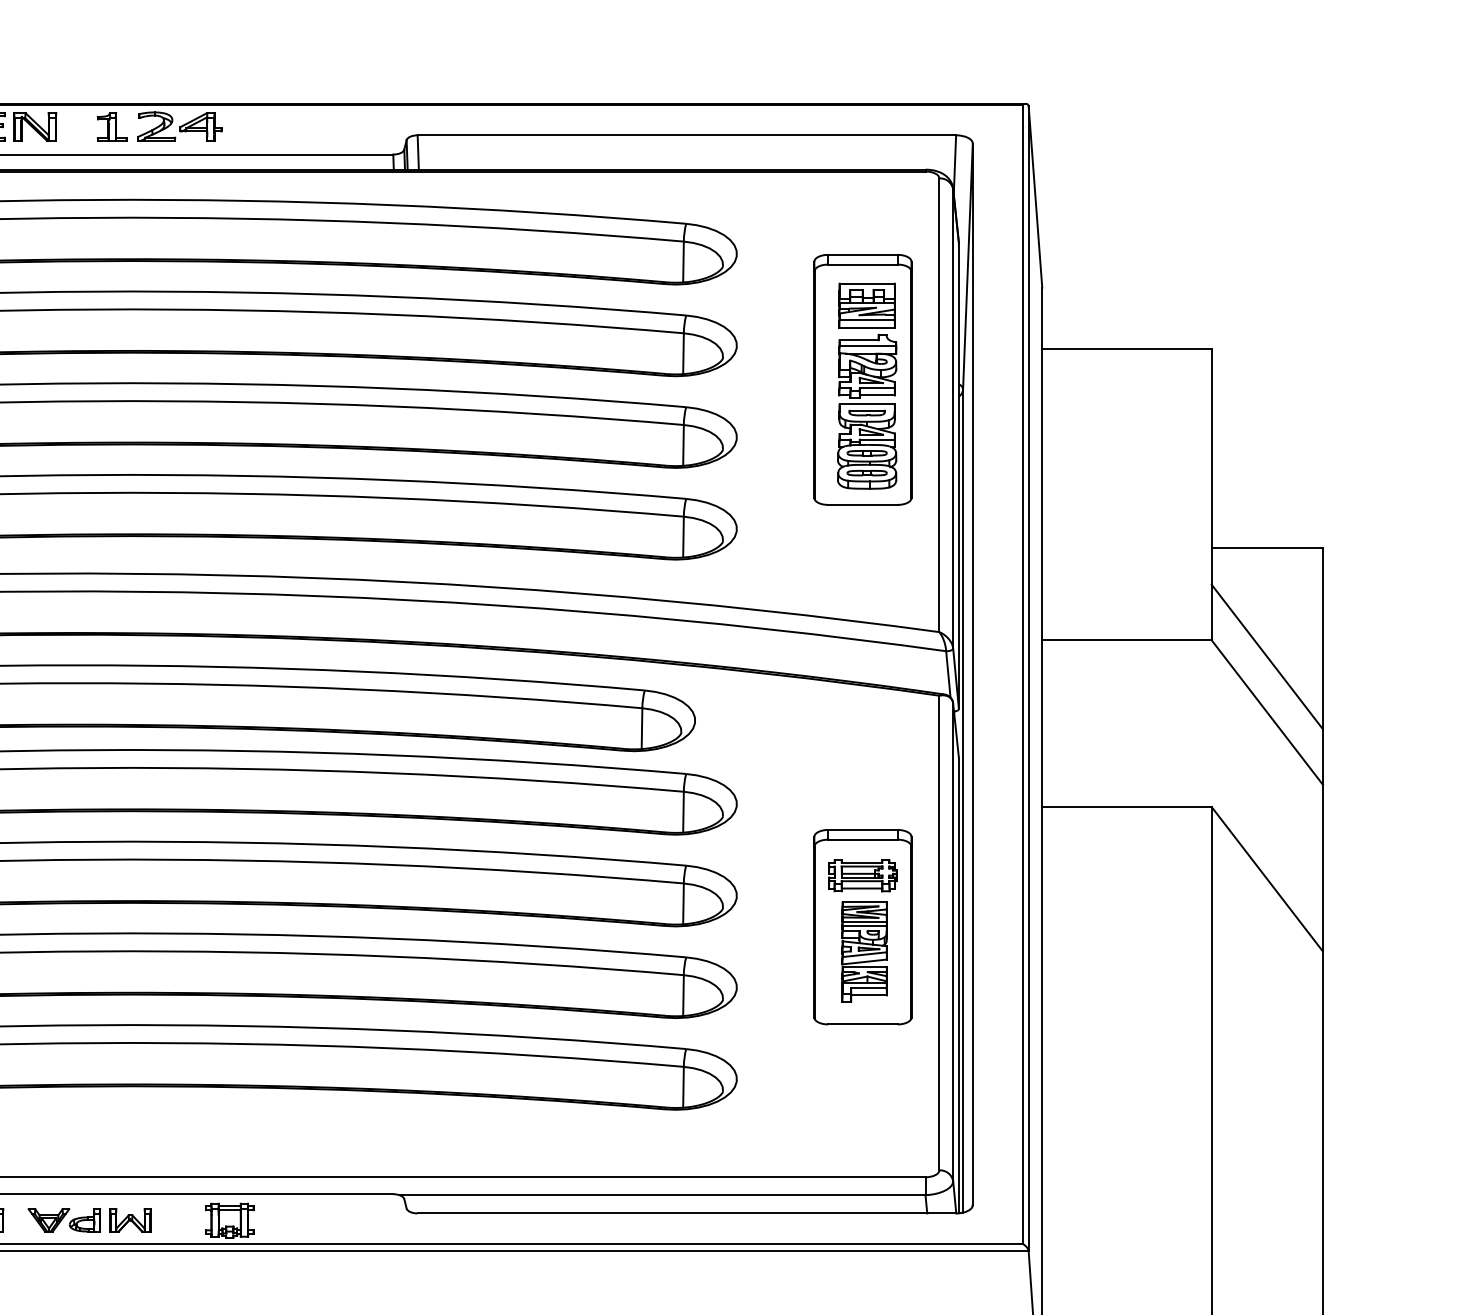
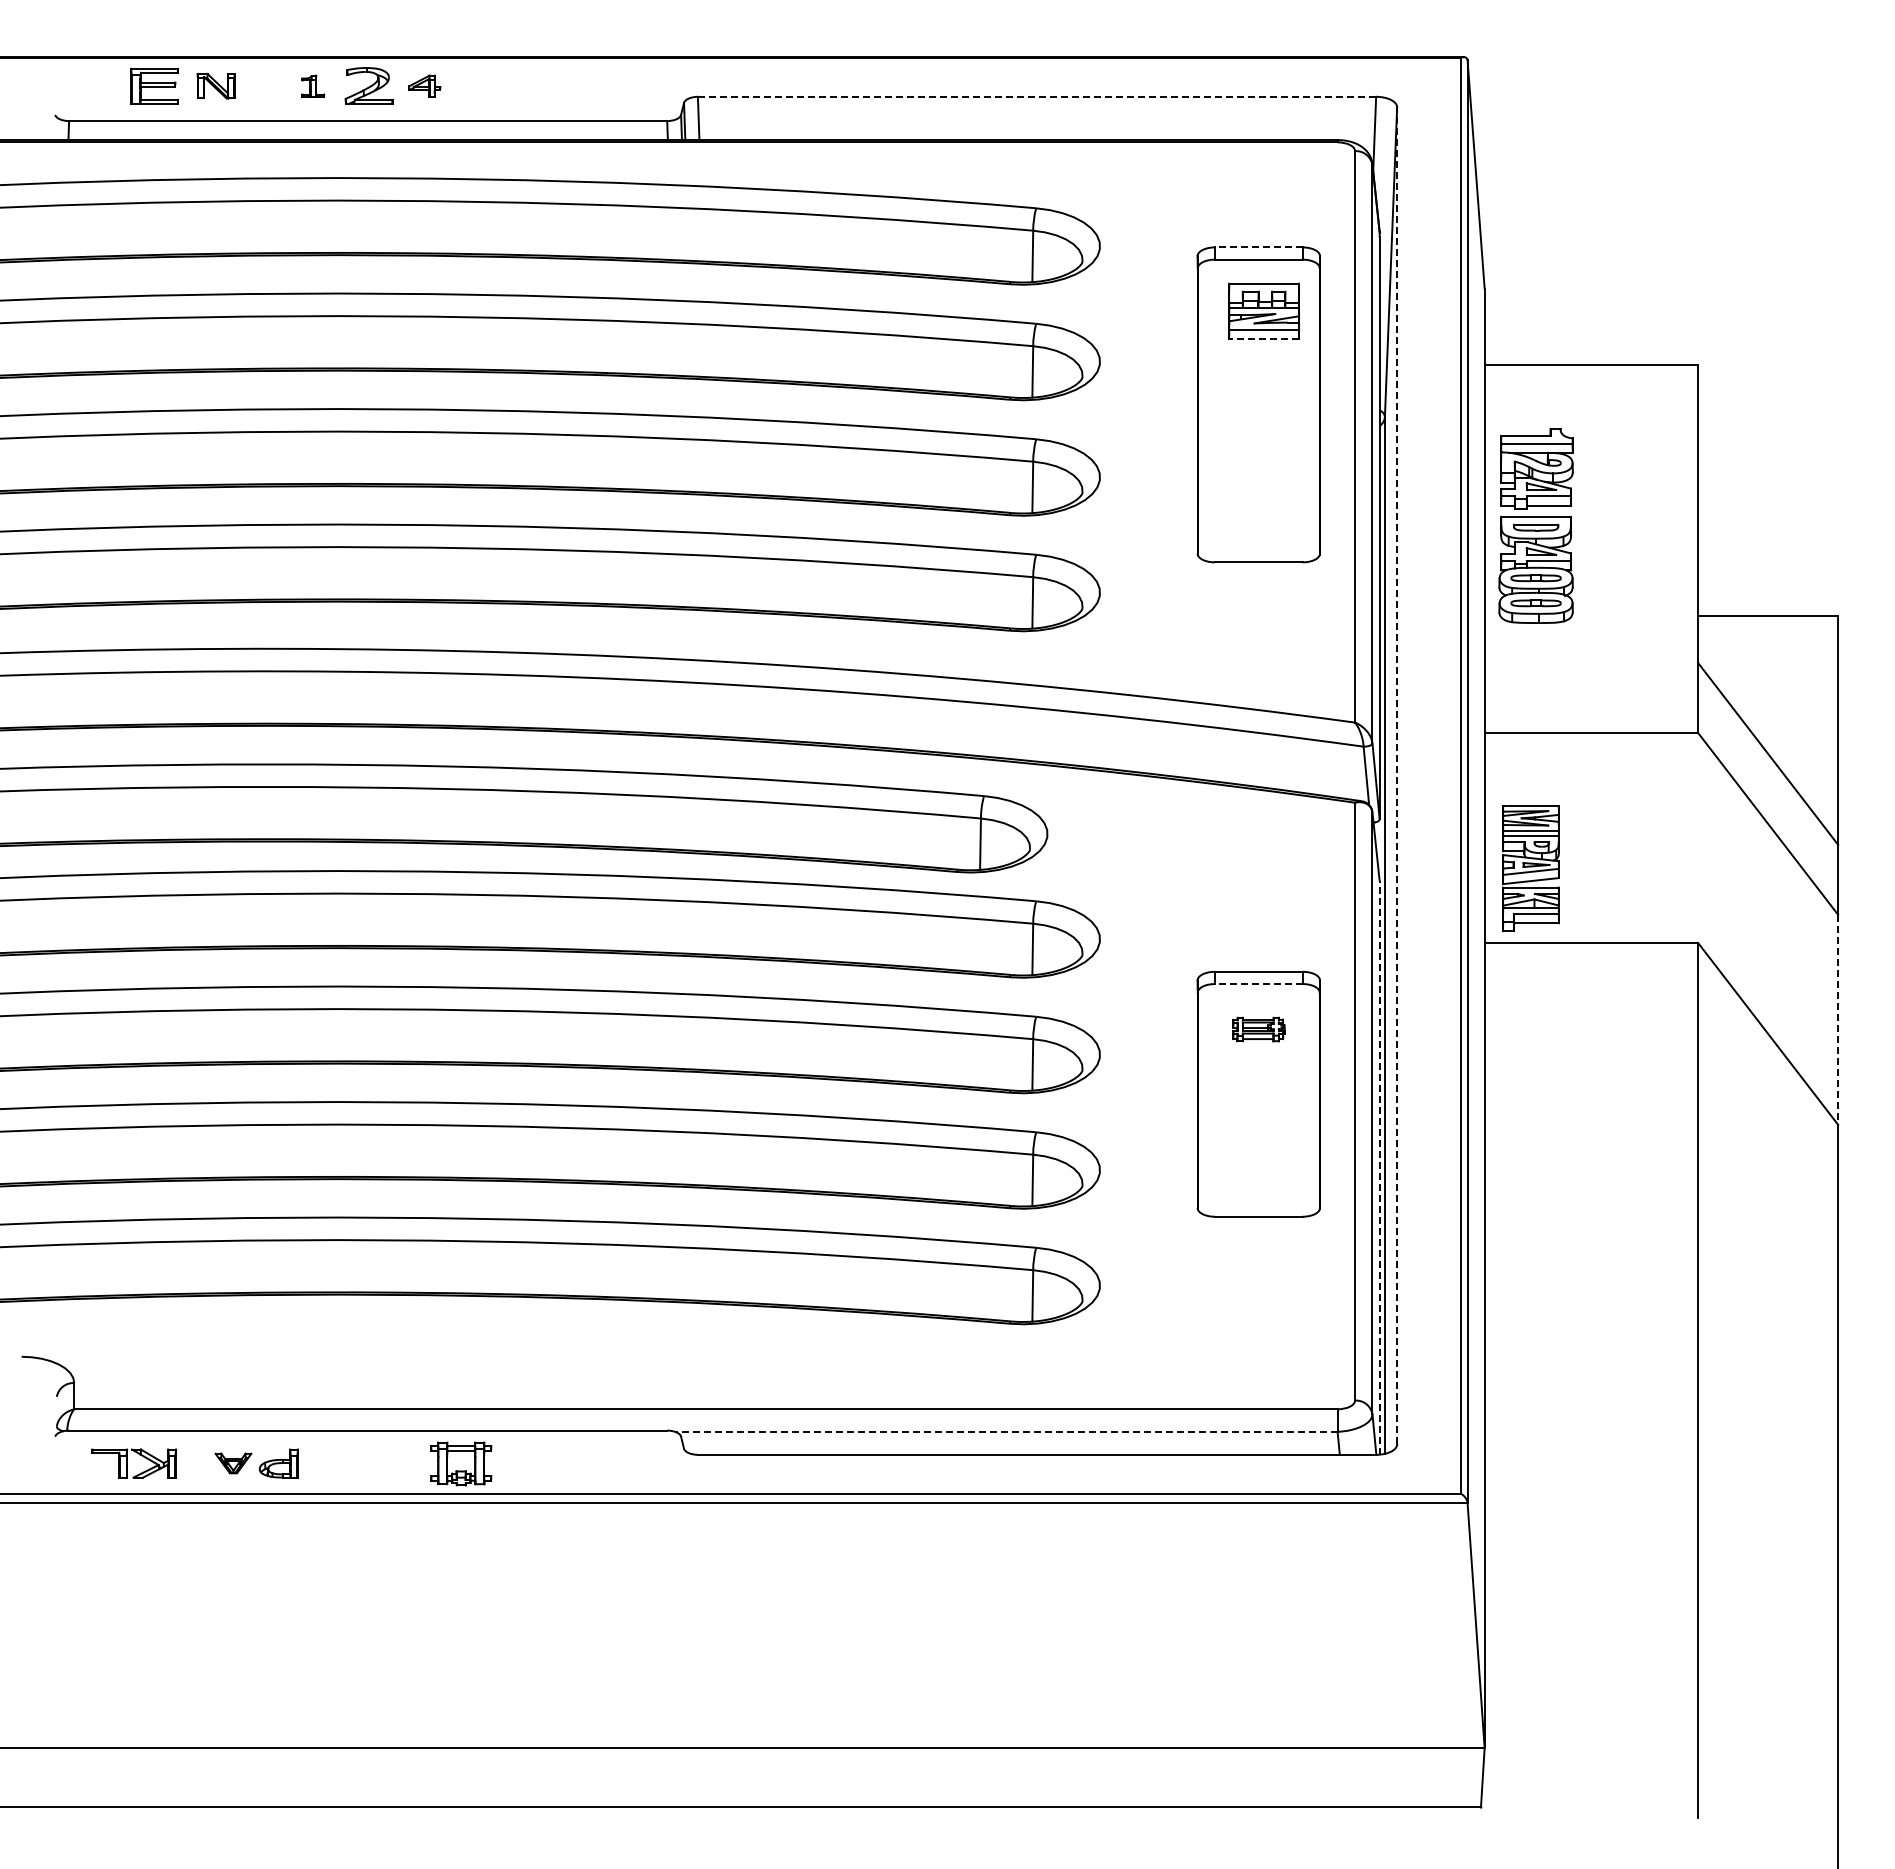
part: (34, 126) -> (215, 85), size x0.7
part: (112, 126) -> (313, 85), size x0.6
part: (200, 126) -> (424, 85), size x0.6
line: (687, 135) -> (1037, 96), solid -> dashed
line: (862, 254) -> (1258, 247), solid -> dashed
line: (867, 327) -> (1264, 338), solid -> dashed
part: (866, 411) -> (1535, 525), moved
line: (973, 674) -> (1397, 775), solid -> dashed
line: (862, 840) -> (1258, 984), solid -> dashed
line: (1323, 867) -> (1838, 1019), solid -> dashed
part: (862, 875) -> (1258, 1029), size x0.6
part: (864, 951) -> (1530, 868), moved
line: (958, 985) -> (1379, 1167), solid -> dashed
line: (661, 1194) -> (1005, 1431), solid -> dashed
part: (48, 1220) -> (233, 1463), size x0.7
part: (129, 1220) -> (335, 1463), removed

